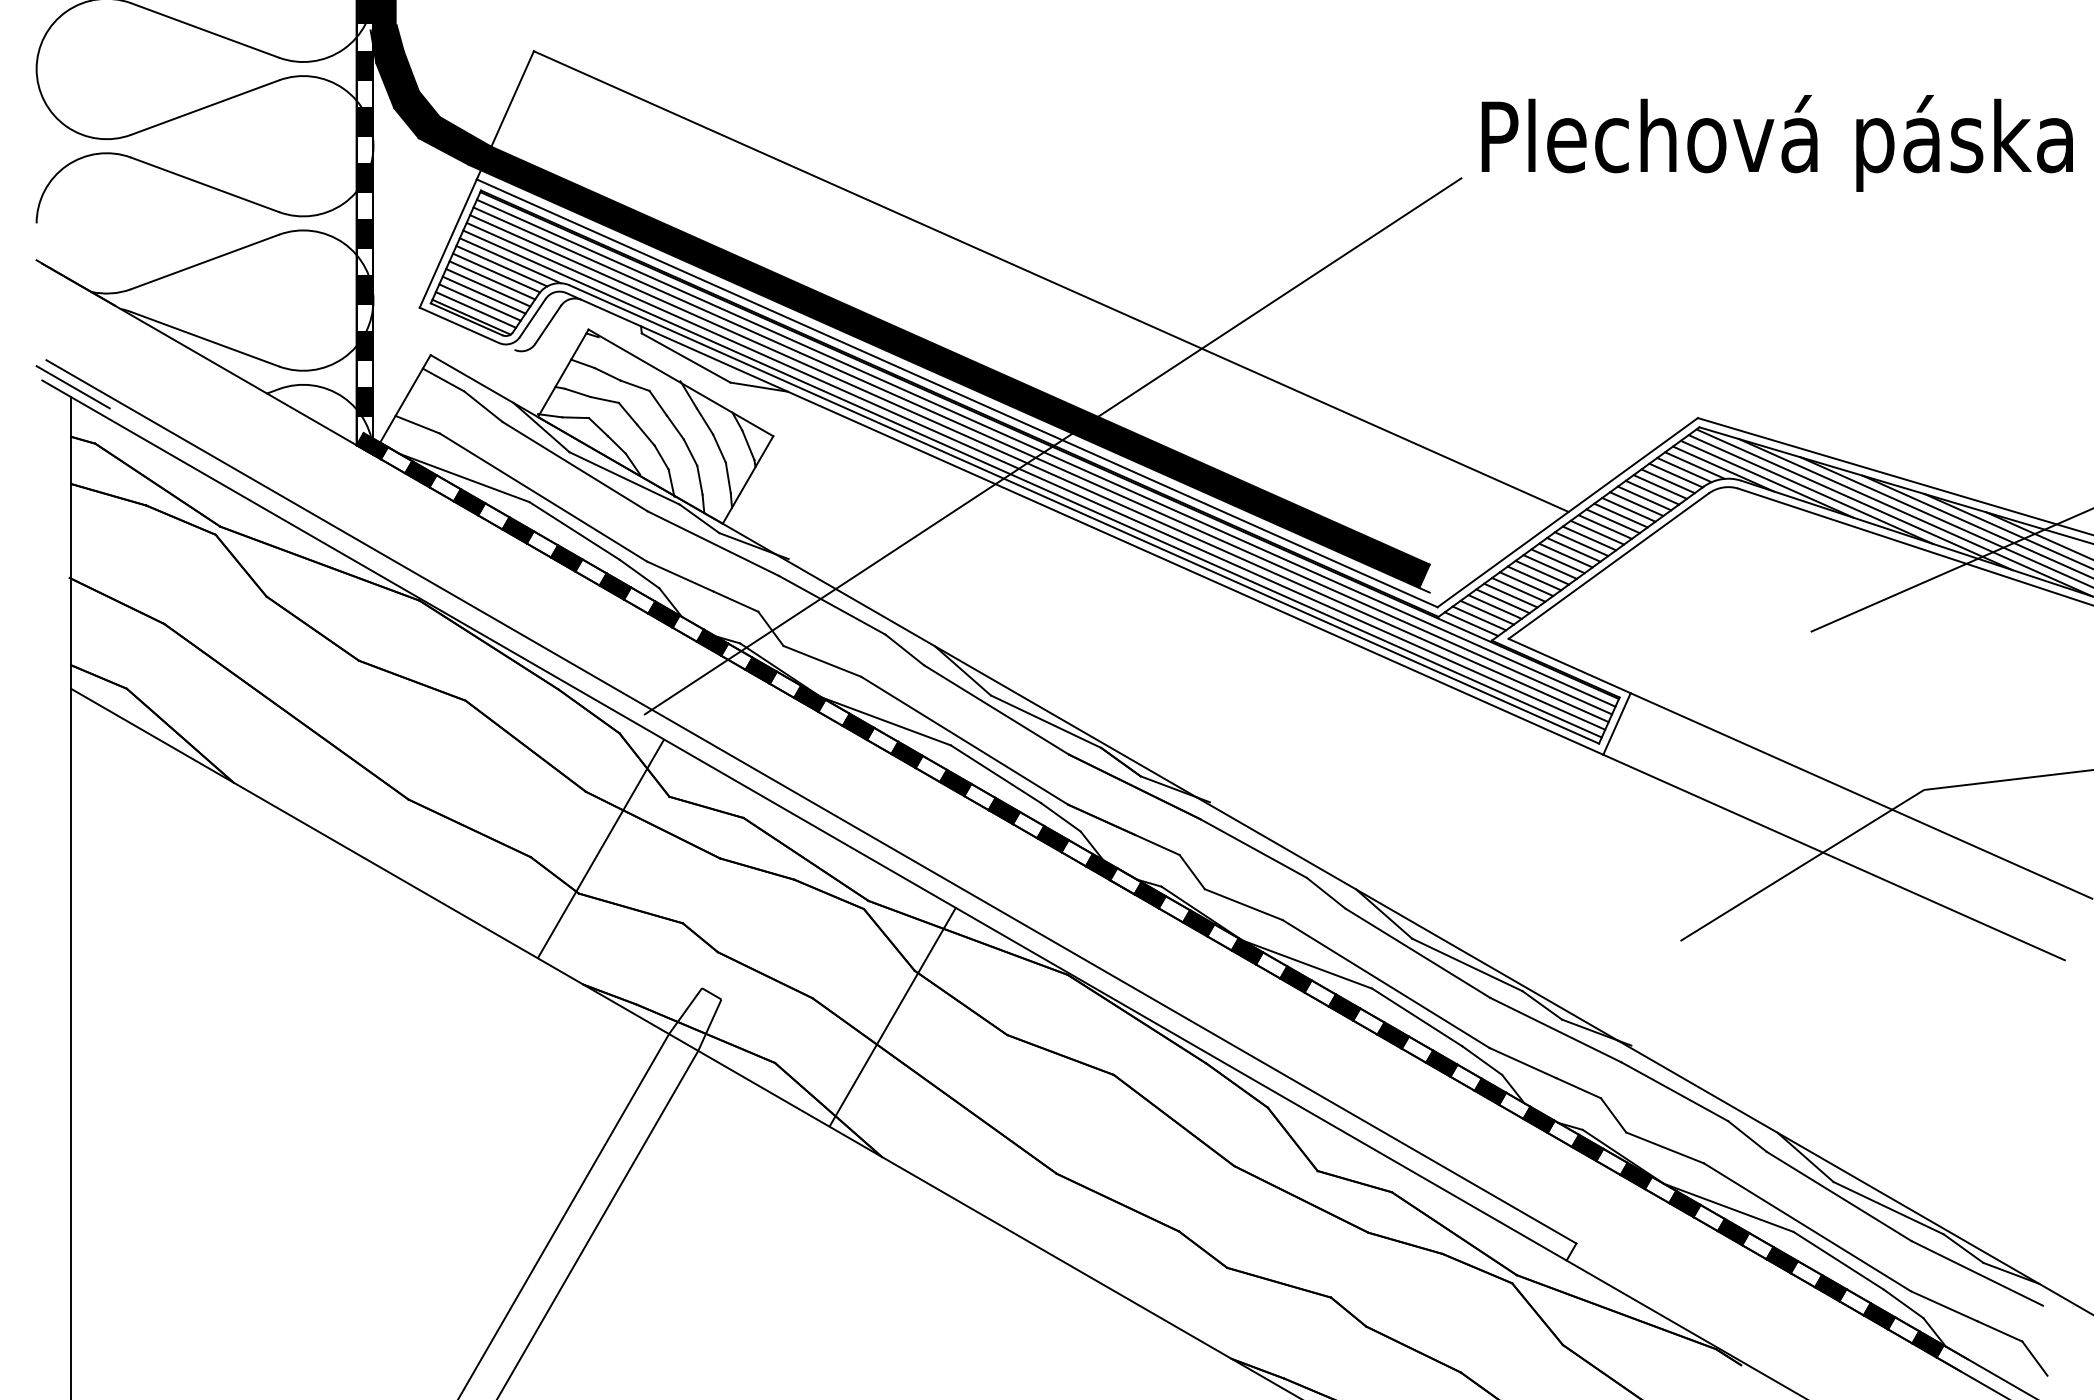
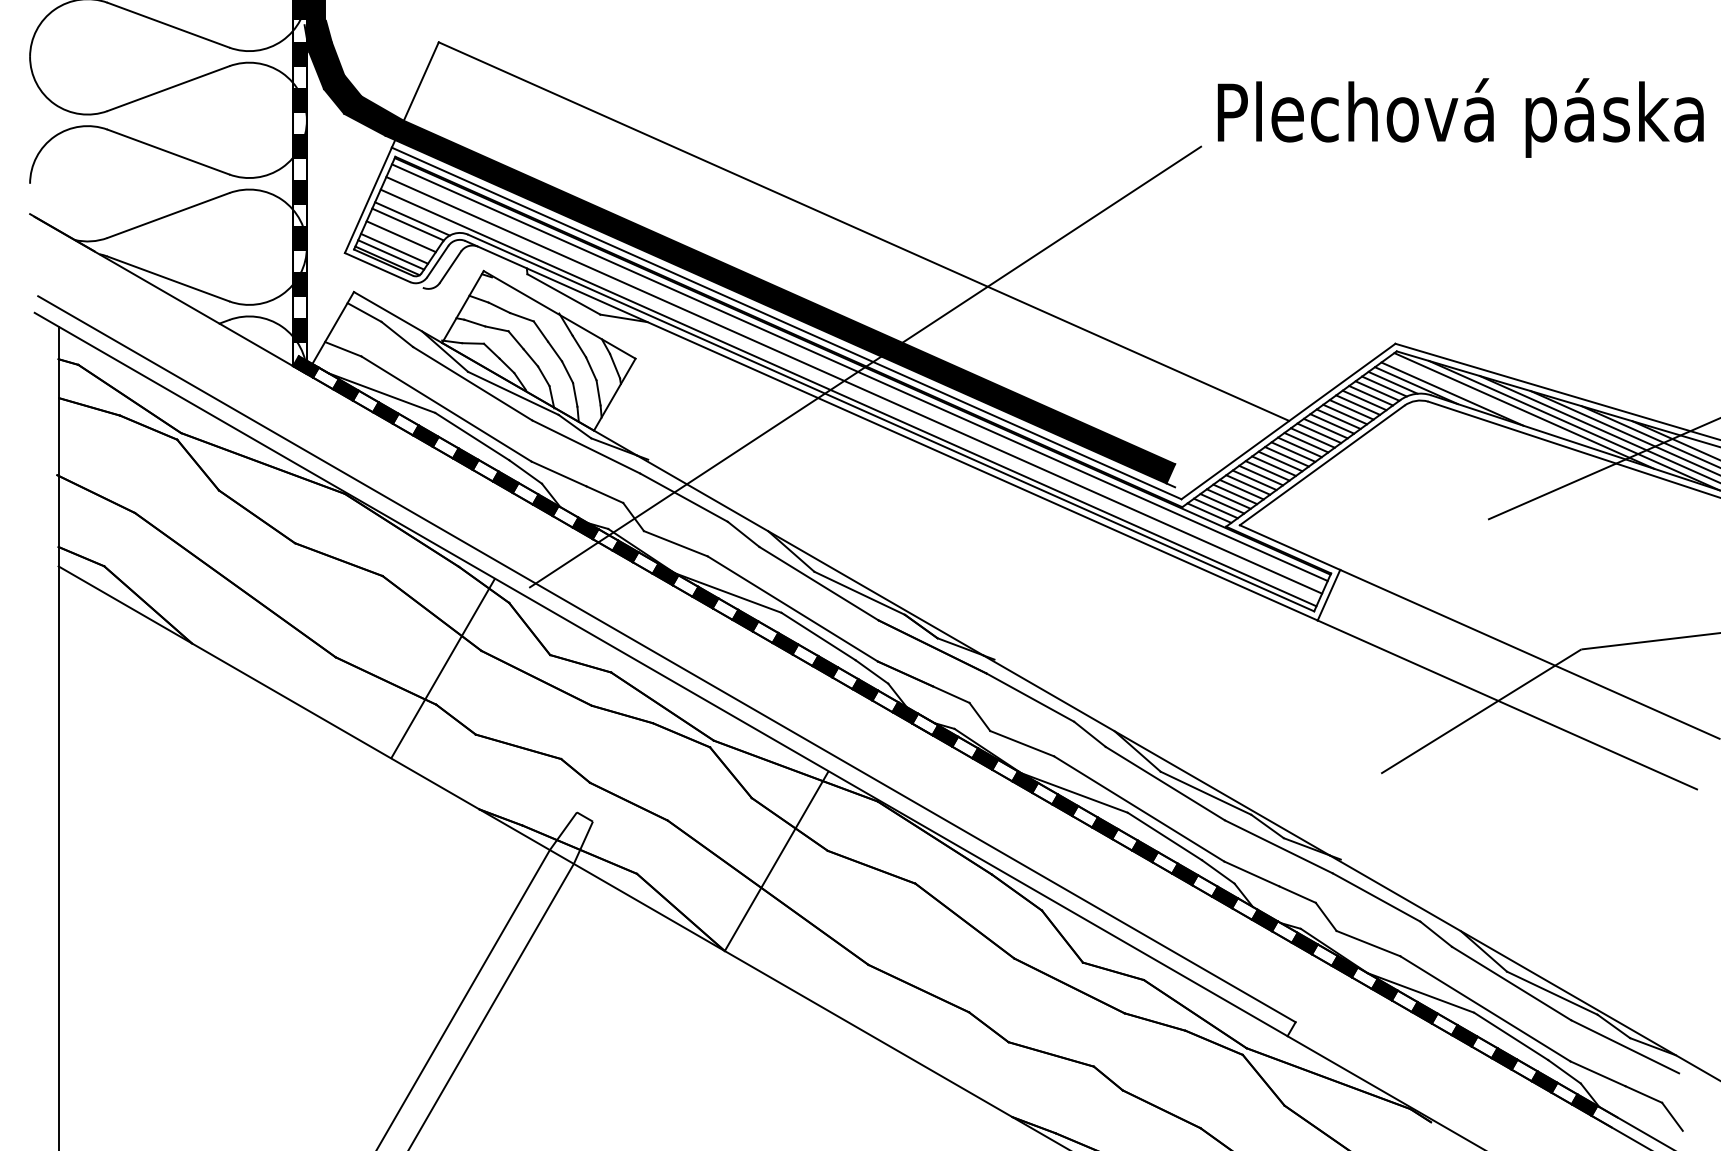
line: (510, 260) -> (419, 214), removed
line: (492, 280) -> (404, 230), removed
line: (483, 294) -> (397, 242), removed
line: (73, 387) -> (60, 318), removed
line: (1042, 460) -> (856, 378), removed
line: (1036, 476) -> (851, 391), removed
line: (1809, 489) -> (1487, 402), removed
line: (600, 848) -> (442, 668), moved
line: (892, 1017) -> (776, 861), moved

